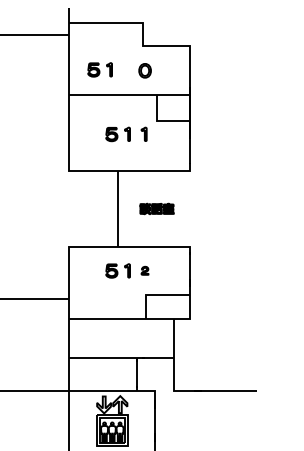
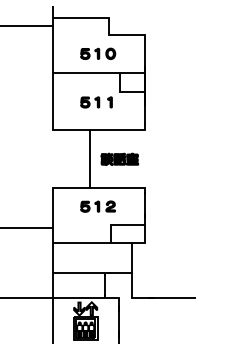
part: (99, 69) -> (89, 53), moved
part: (156, 208) -> (119, 159), size x1.43
part: (144, 270) -> (110, 206), size x1.67

